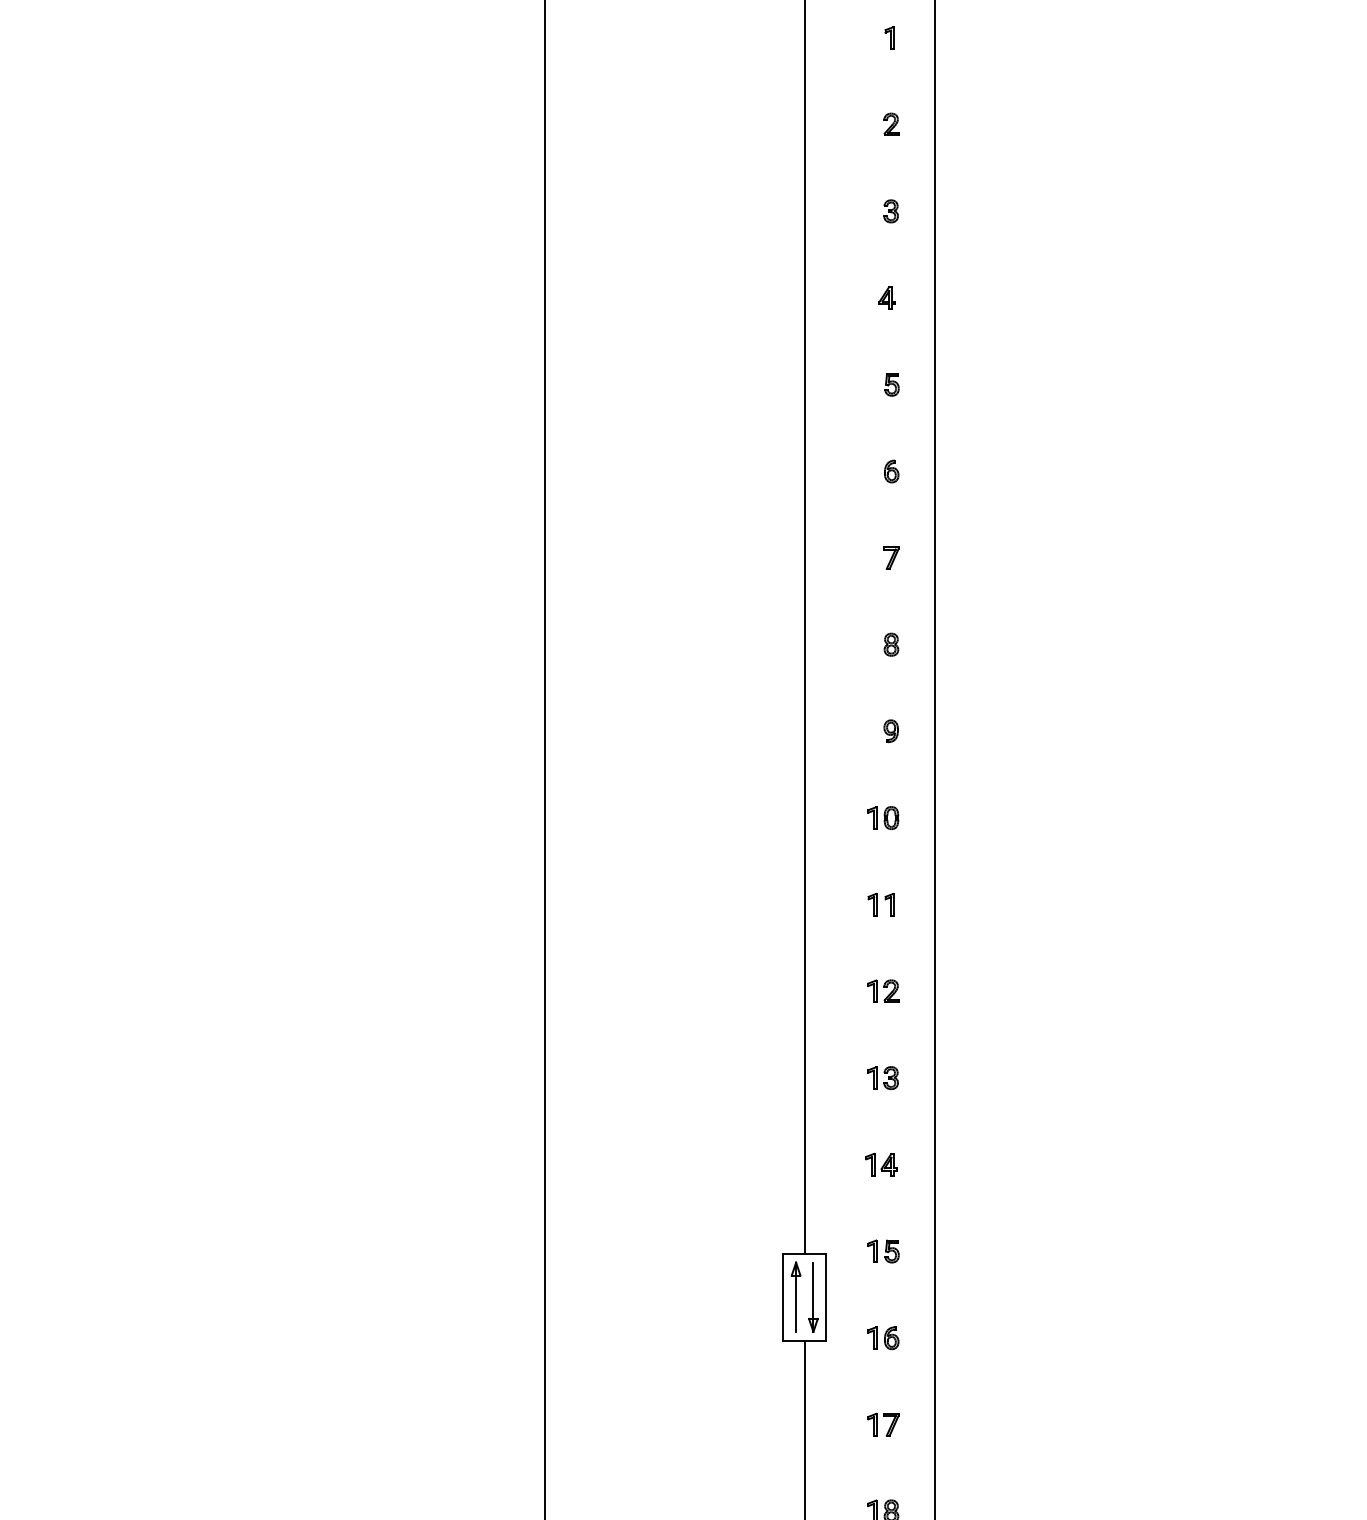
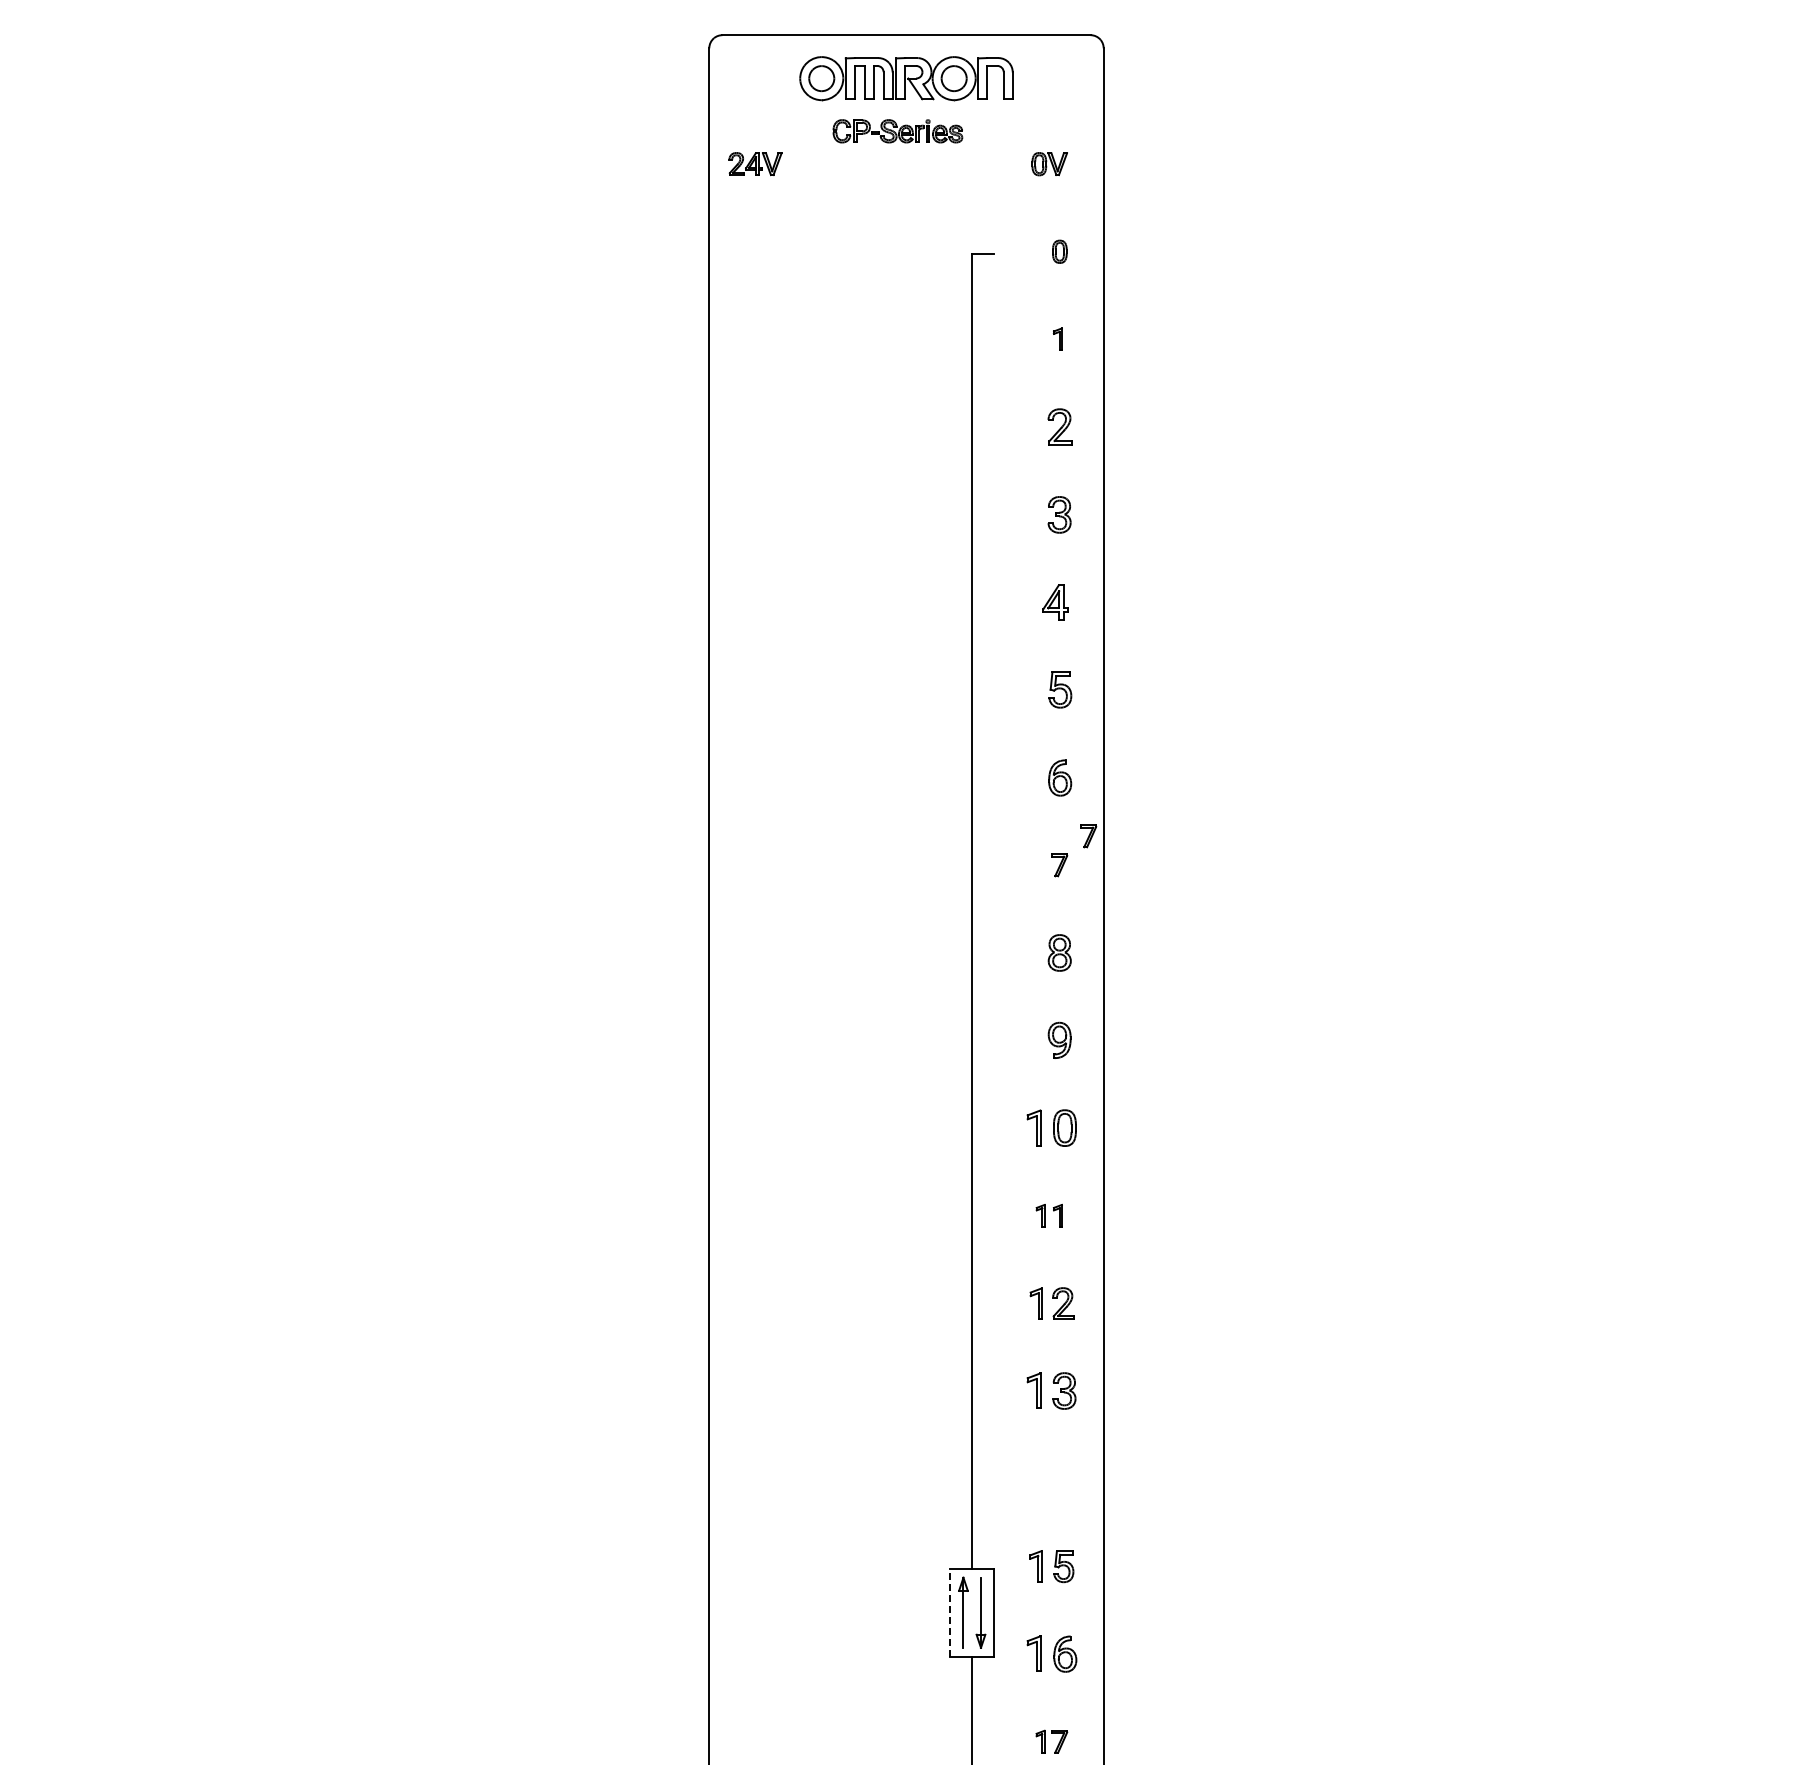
part: (891, 124) -> (1059, 426), size x1.6
part: (891, 211) -> (1059, 514), size x1.6
part: (886, 297) -> (1054, 601), size x1.6
part: (892, 385) -> (1060, 690), size x1.6
part: (891, 471) -> (1059, 777), size x1.6
part: (919, 529) -> (1088, 836), added
part: (891, 644) -> (1059, 952), size x1.6
part: (891, 731) -> (1059, 1040), size x1.6
part: (883, 818) -> (1051, 1128), size x1.6
part: (883, 990) -> (1051, 1302), size x1.4
part: (883, 1078) -> (1051, 1391), size x1.6
part: (881, 1164) -> (1049, 1478), removed
part: (883, 1251) -> (1051, 1566), size x1.4
line: (783, 1296) -> (950, 1612), solid -> dashed
part: (883, 1338) -> (1051, 1654), size x1.6

